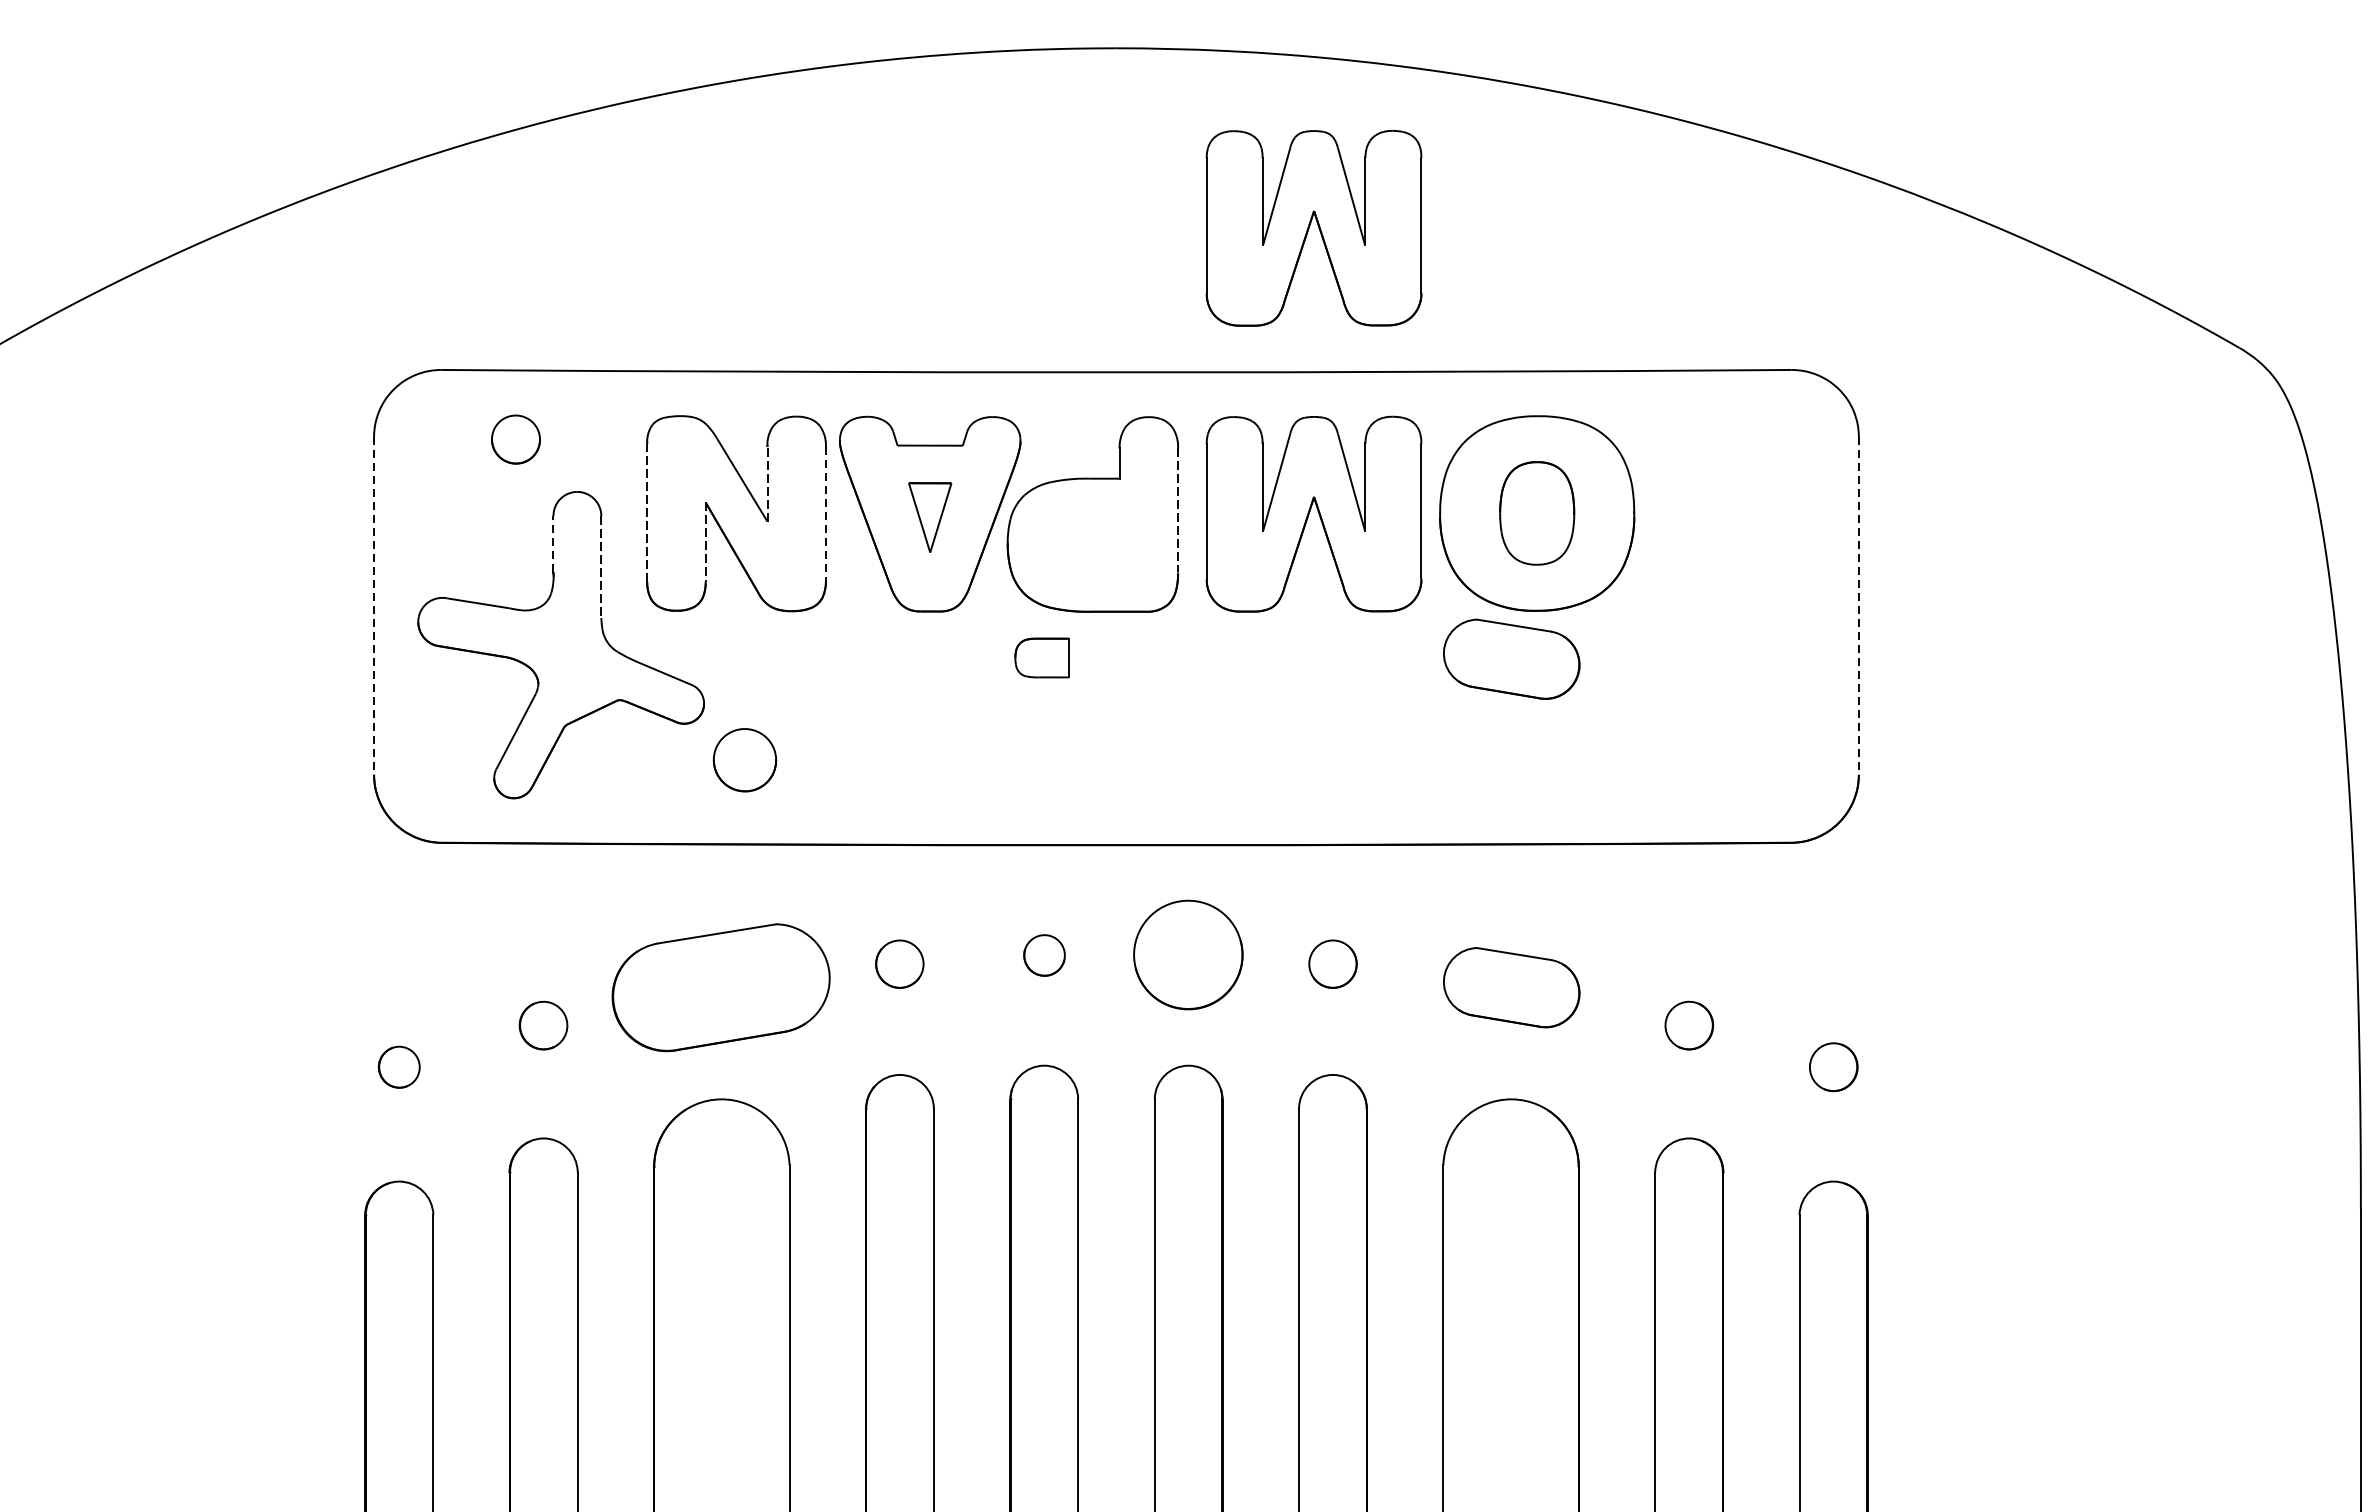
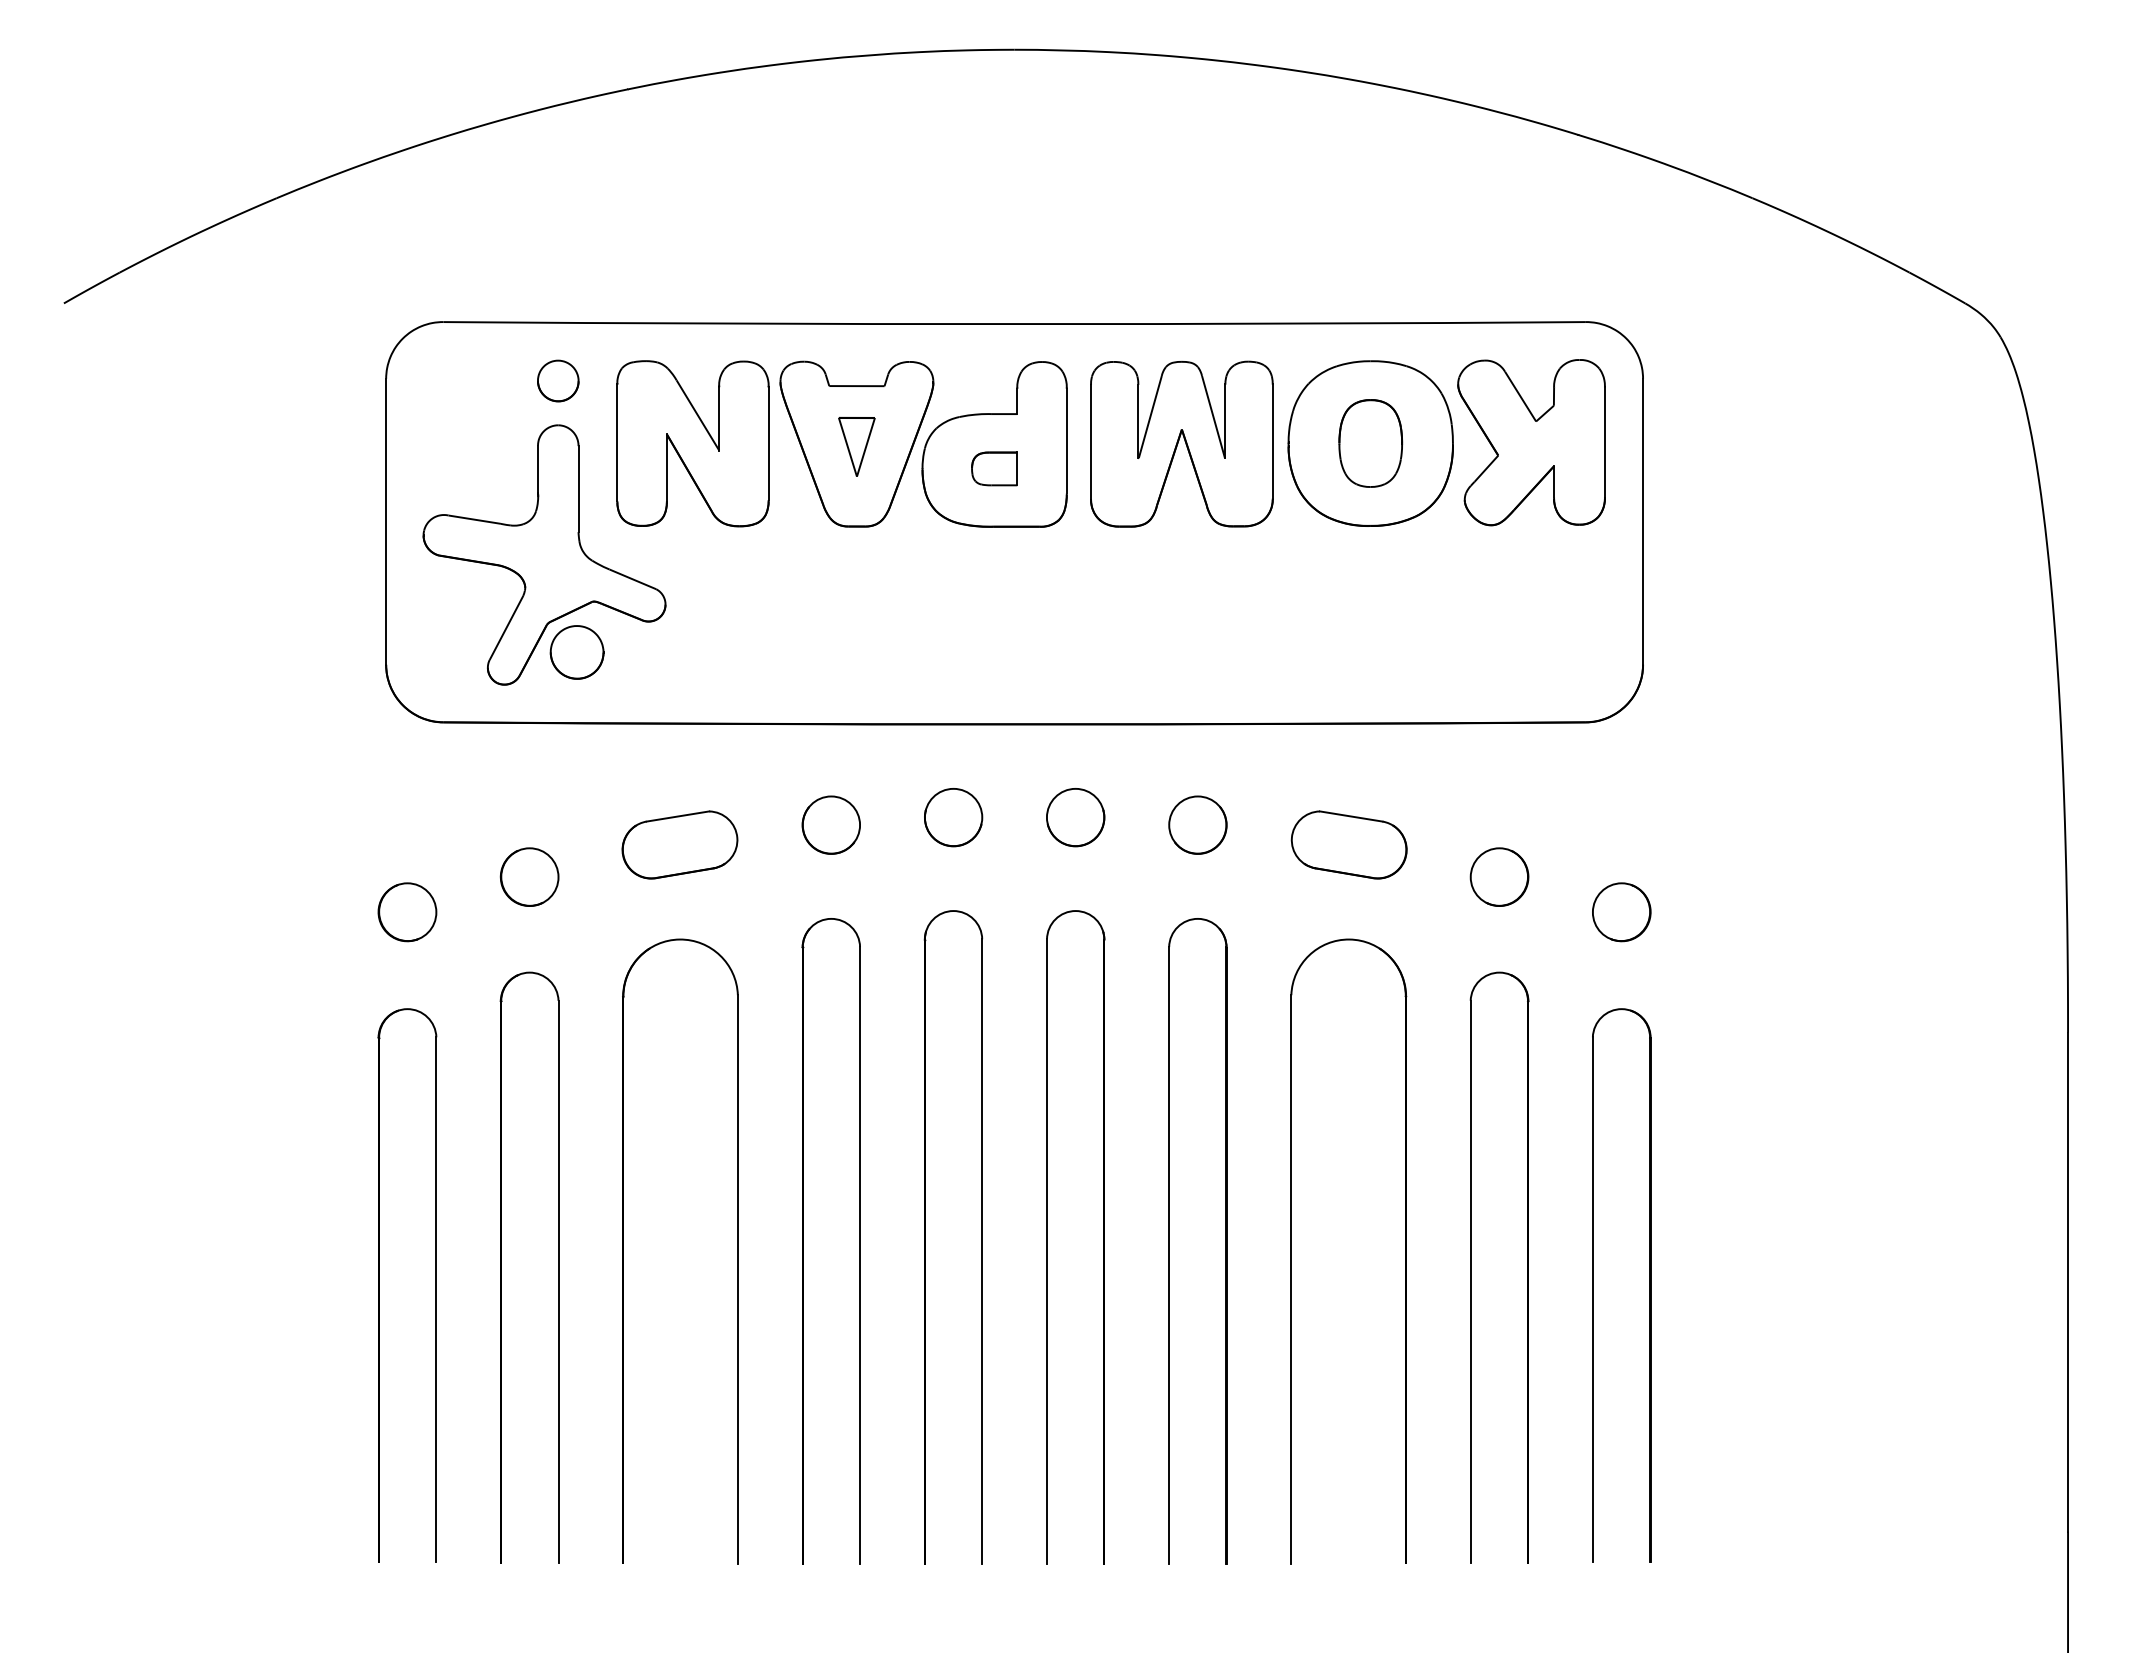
part: (1313, 227) -> (1181, 201), removed
part: (516, 438) -> (558, 380), moved
line: (767, 483) -> (719, 418), dashed -> solid
line: (1177, 511) -> (1066, 441), dashed -> solid
line: (647, 512) -> (617, 442), dashed -> solid
part: (1727, 512) -> (1531, 442), added
line: (825, 514) -> (768, 444), dashed -> solid
line: (705, 541) -> (666, 467), dashed -> solid
line: (554, 544) -> (538, 469), dashed -> solid
line: (601, 567) -> (578, 489), dashed -> solid
line: (374, 605) -> (386, 521), dashed -> solid
line: (1859, 605) -> (1643, 521), dashed -> solid
part: (1041, 657) -> (994, 468), moved
part: (1510, 658) -> (1348, 566), removed
part: (744, 760) -> (576, 652), moved
part: (1044, 955) -> (953, 817), size x1.67
part: (1188, 955) -> (1075, 817), size x0.62
part: (898, 963) -> (830, 824), size x1.43
part: (1332, 963) -> (1197, 824), size x1.43
part: (720, 987) -> (679, 844), size x0.62
part: (543, 1024) -> (529, 876), size x1.43
part: (1689, 1024) -> (1499, 876), size x1.43
part: (399, 1067) -> (407, 912), size x1.67
part: (1833, 1067) -> (1621, 912), size x1.43

